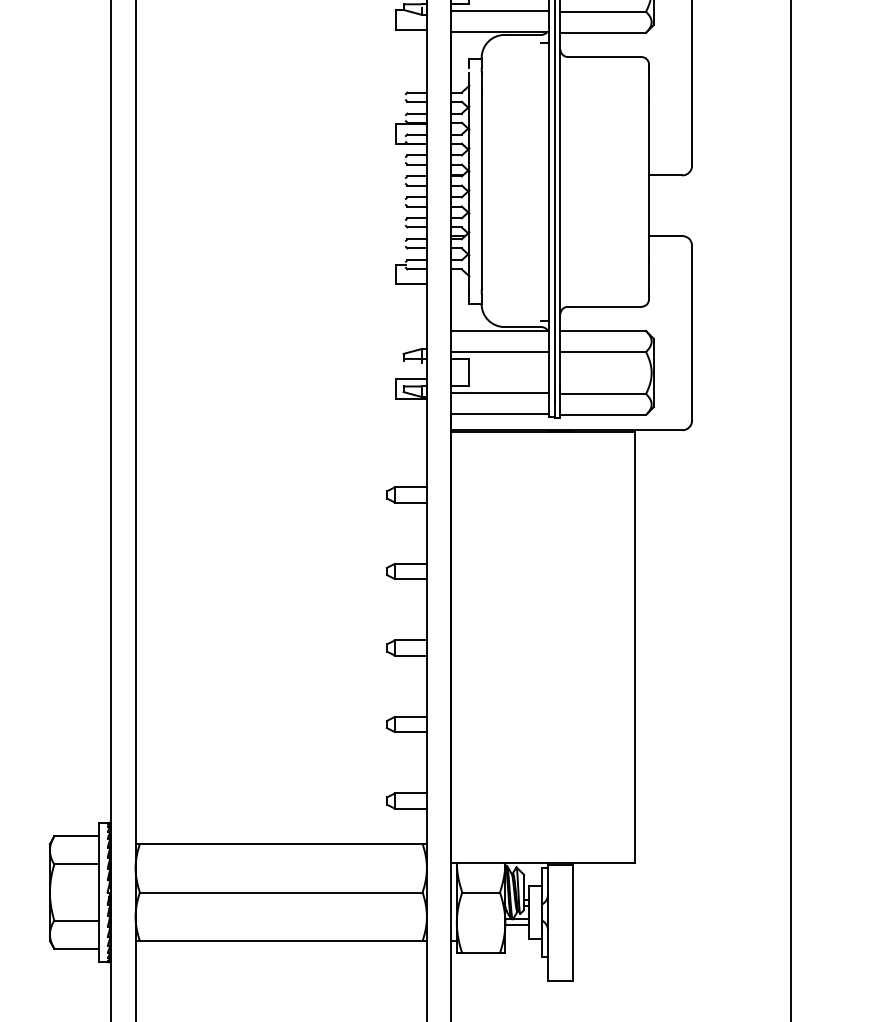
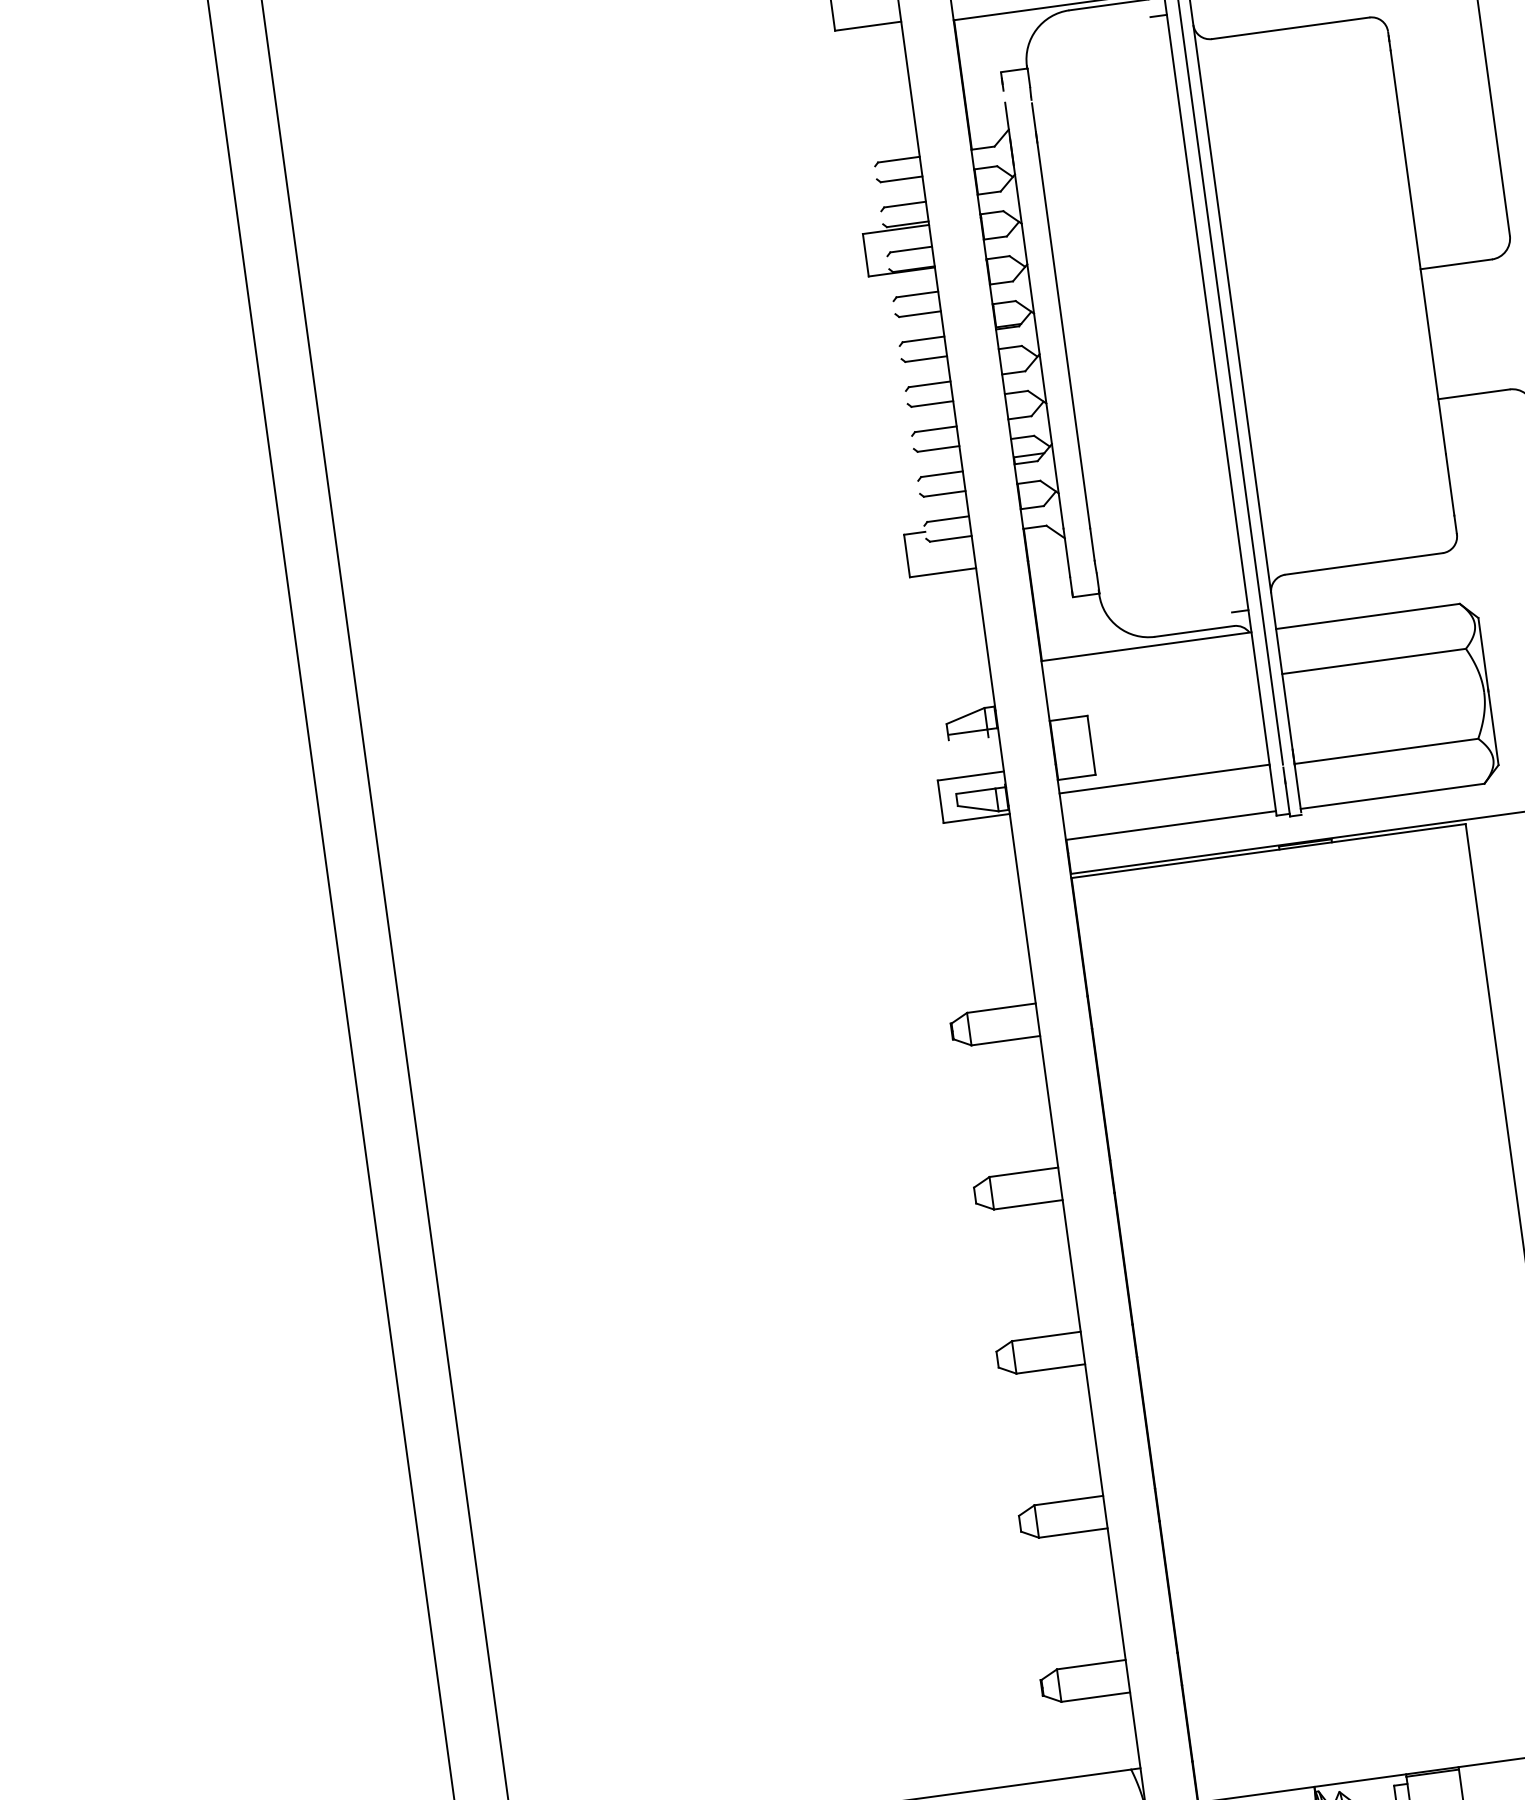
line: (499, 351) -> (1151, 690), removed

